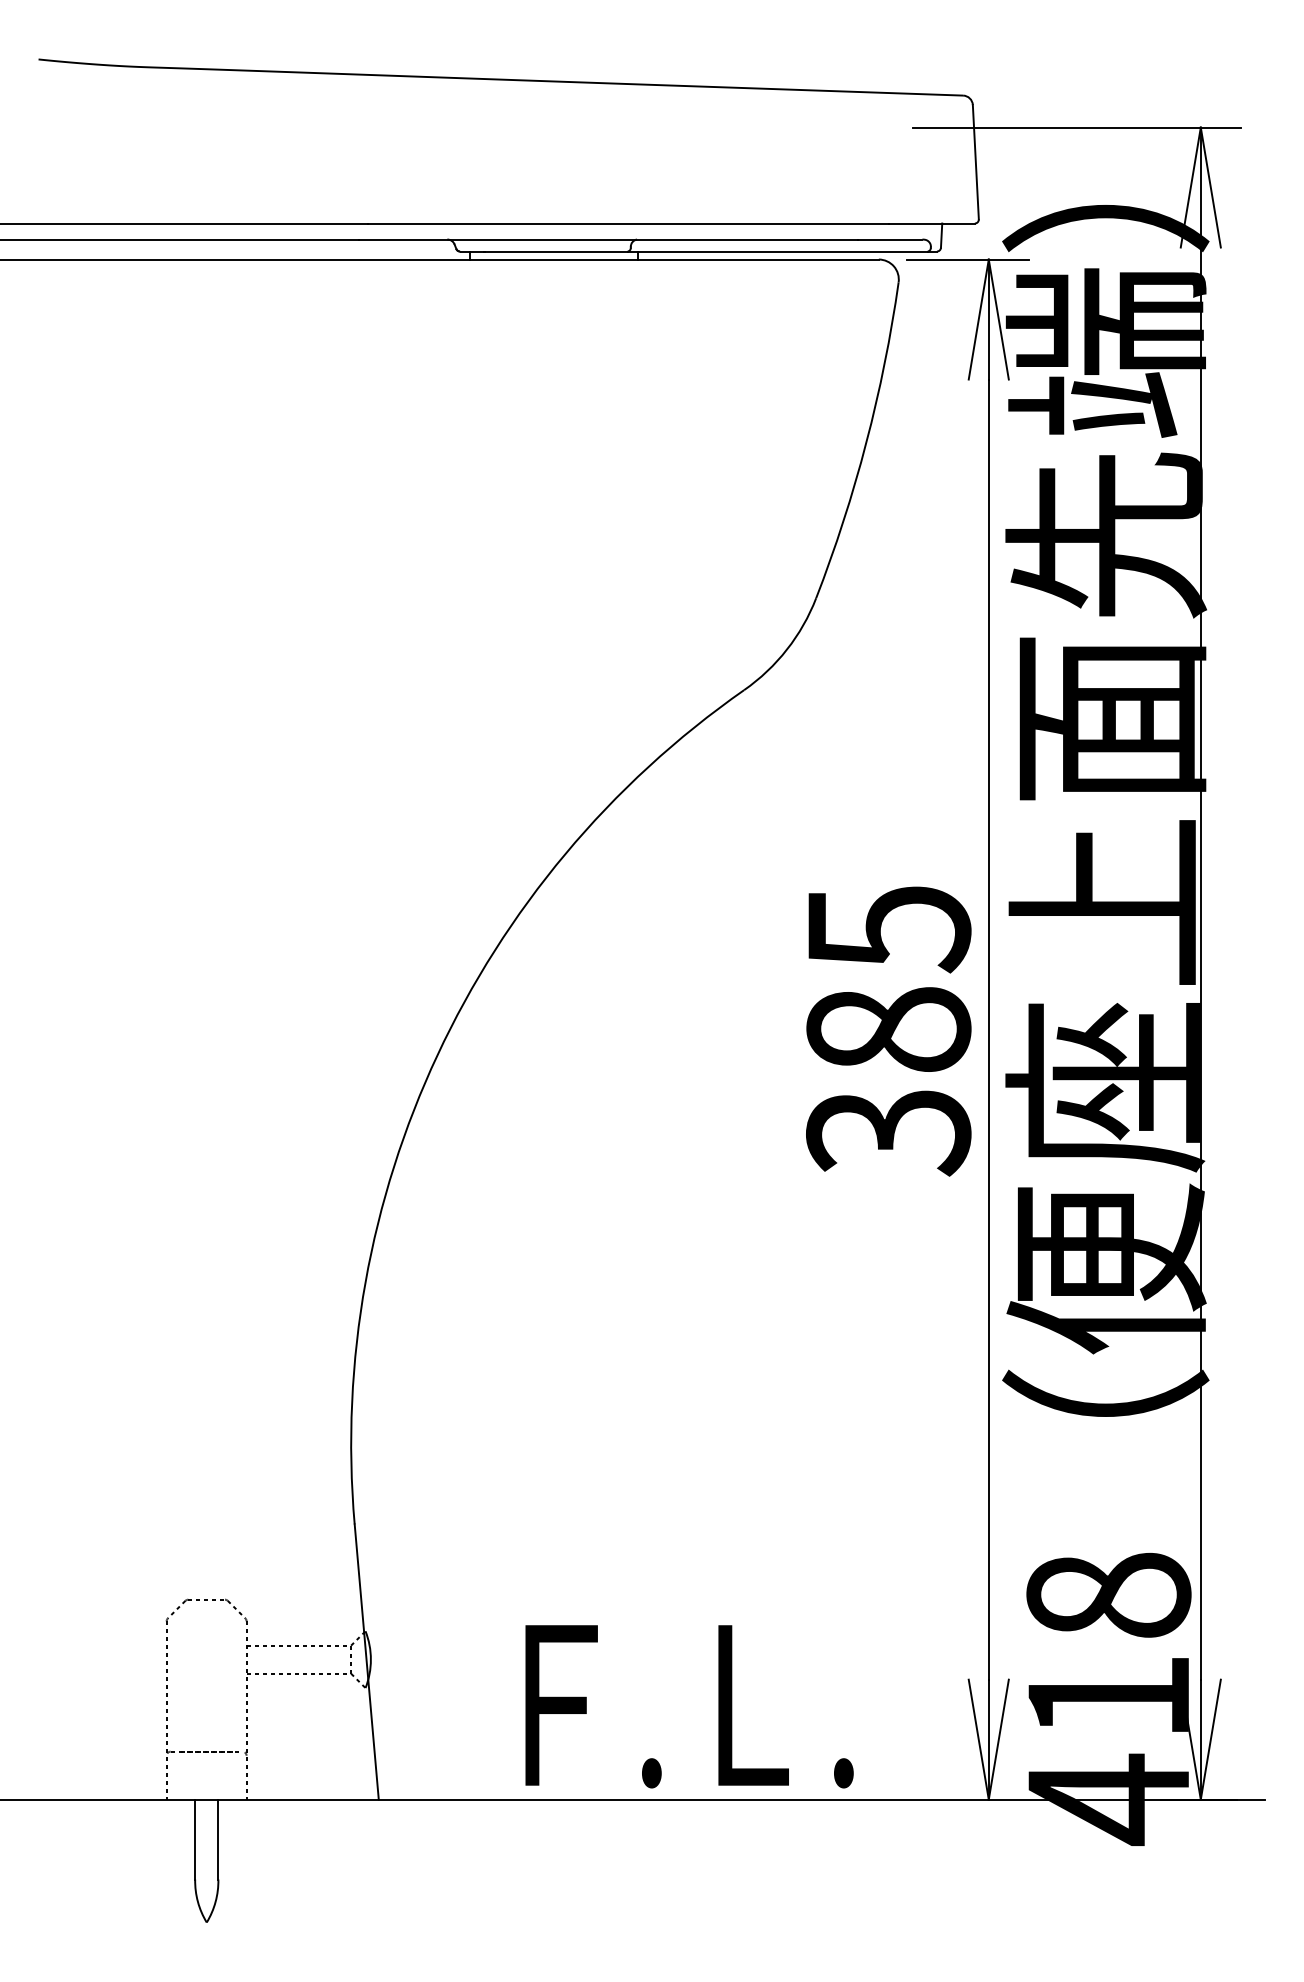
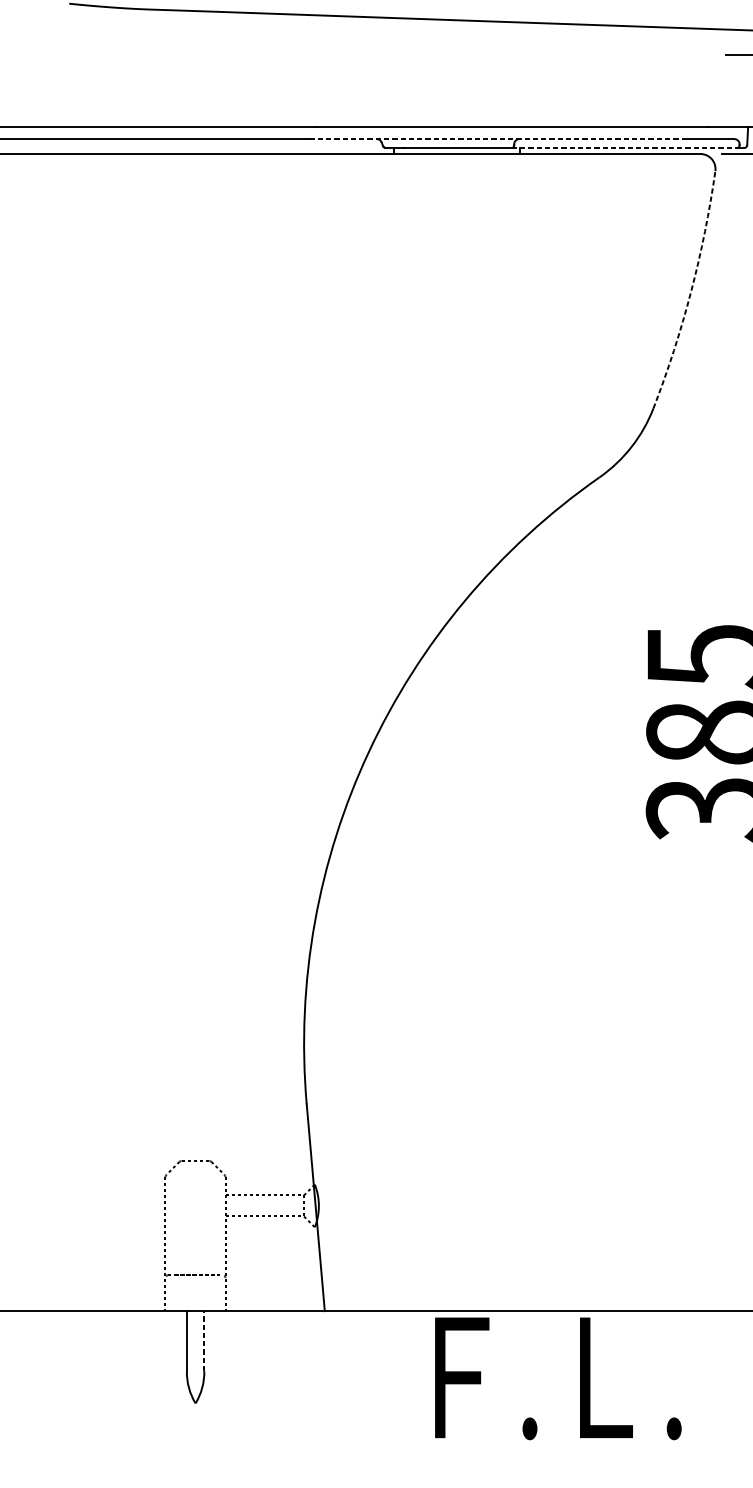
line: (608, 239) -> (497, 138), solid -> dashed
line: (778, 251) -> (625, 148), solid -> dashed
arc: (866, 442) -> (691, 291), solid -> dashed
text: (689, 1706) -> (558, 1378), moved
line: (218, 1839) -> (204, 1341), solid -> dashed

